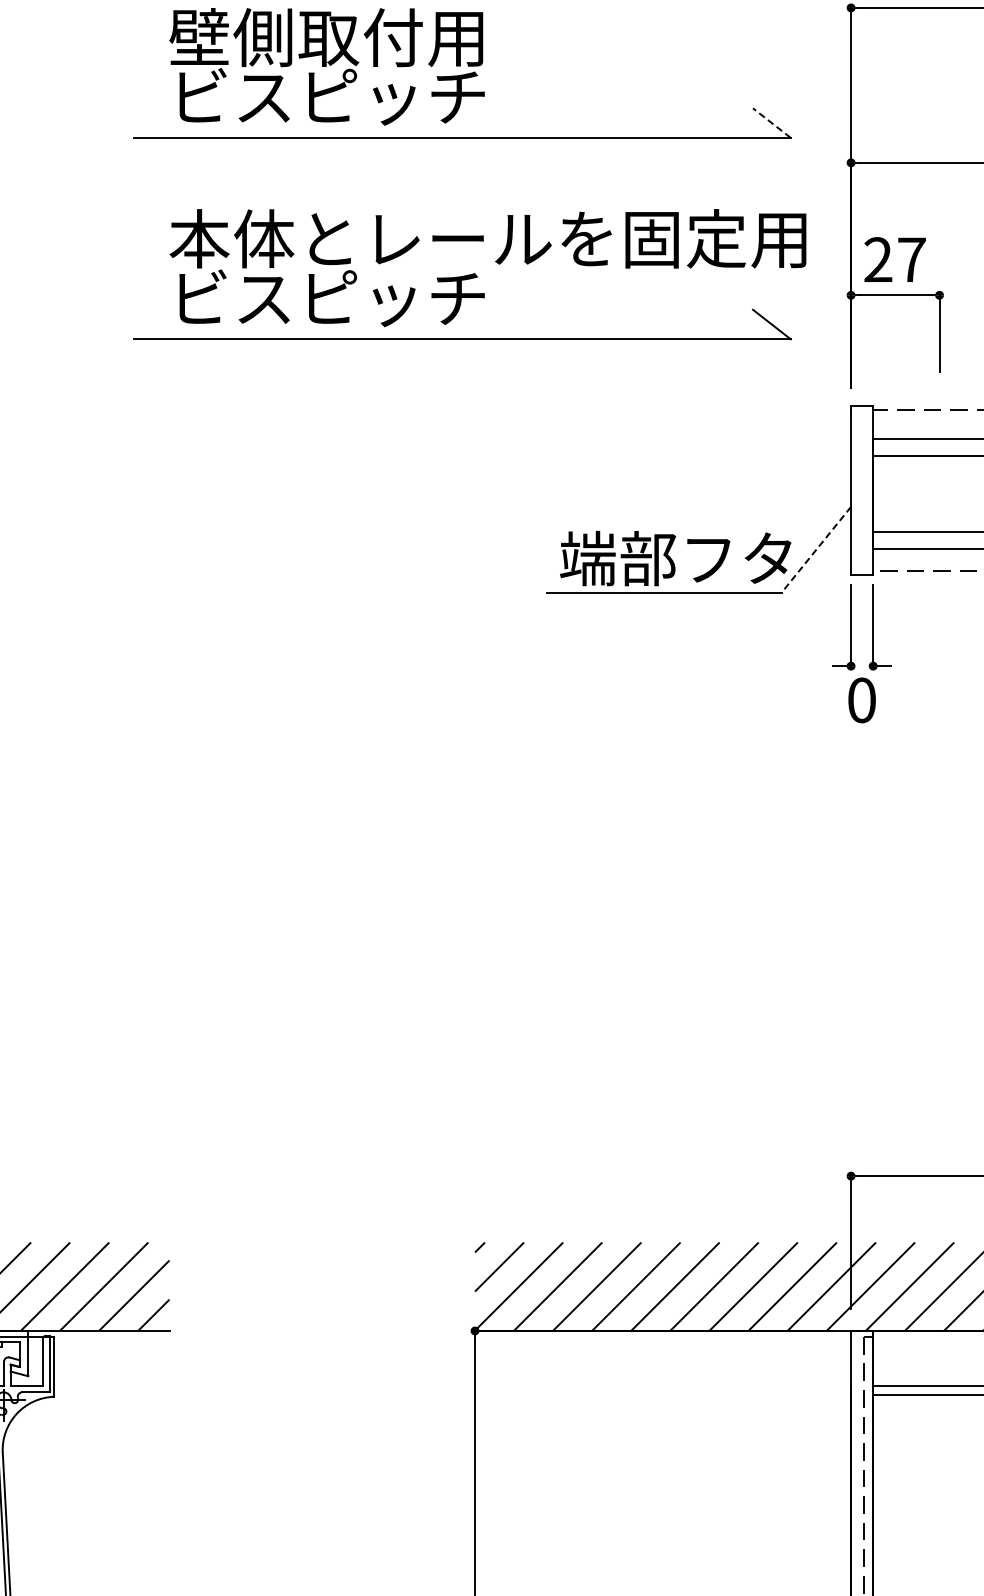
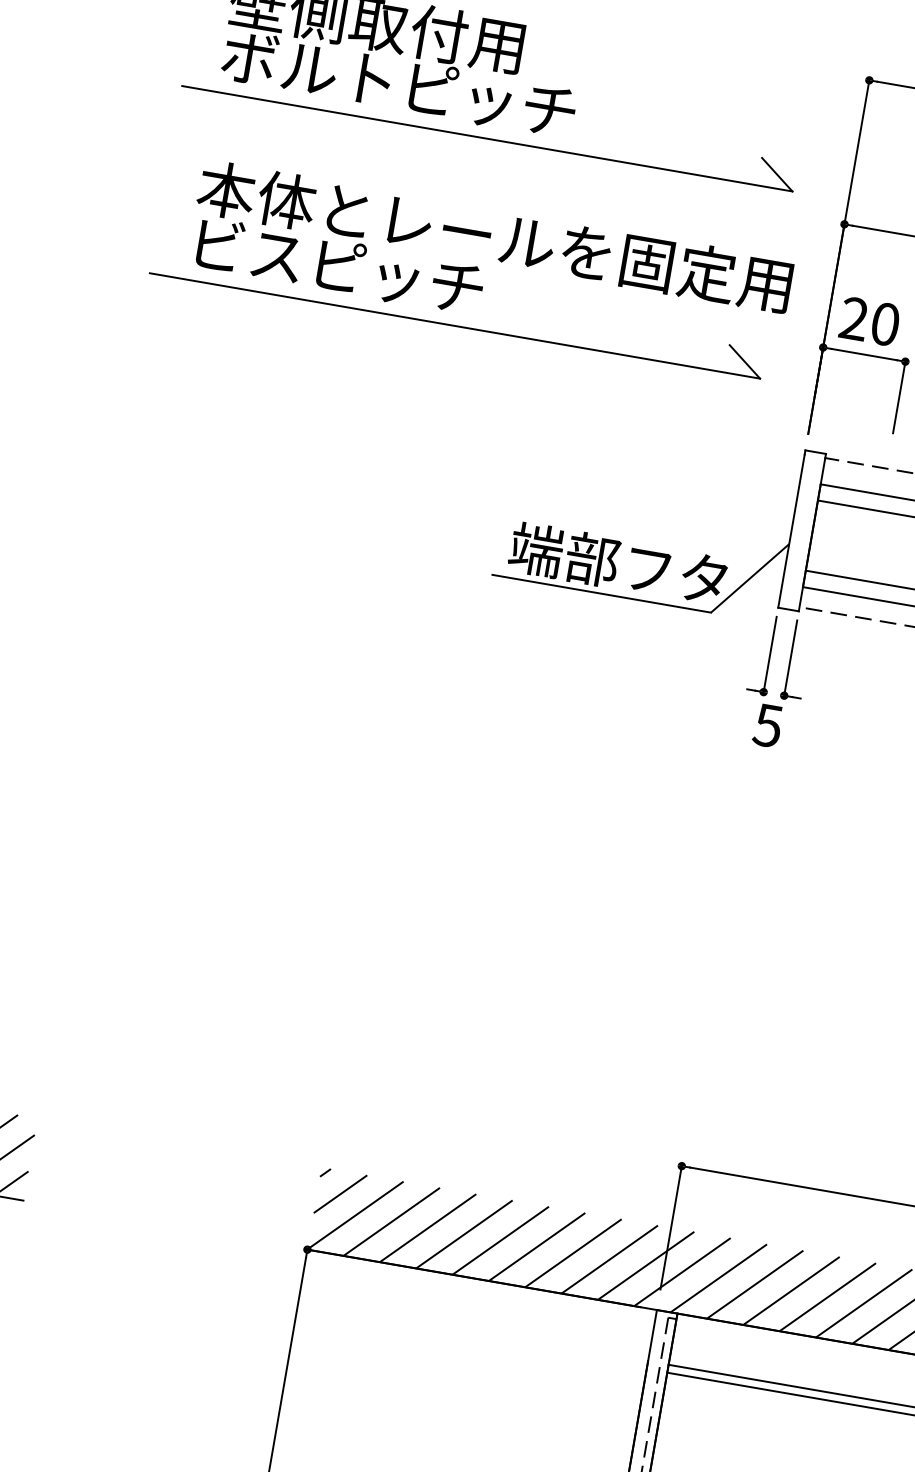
text: (360, 96) -> (399, 83), ビスピッチ -> ボルトピッチ
line: (771, 123) -> (776, 175), dashed -> solid
text: (911, 259) -> (885, 323), 27 -> 20
line: (816, 550) -> (750, 579), dashed -> solid
text: (861, 700) -> (767, 725), 0 -> 5

